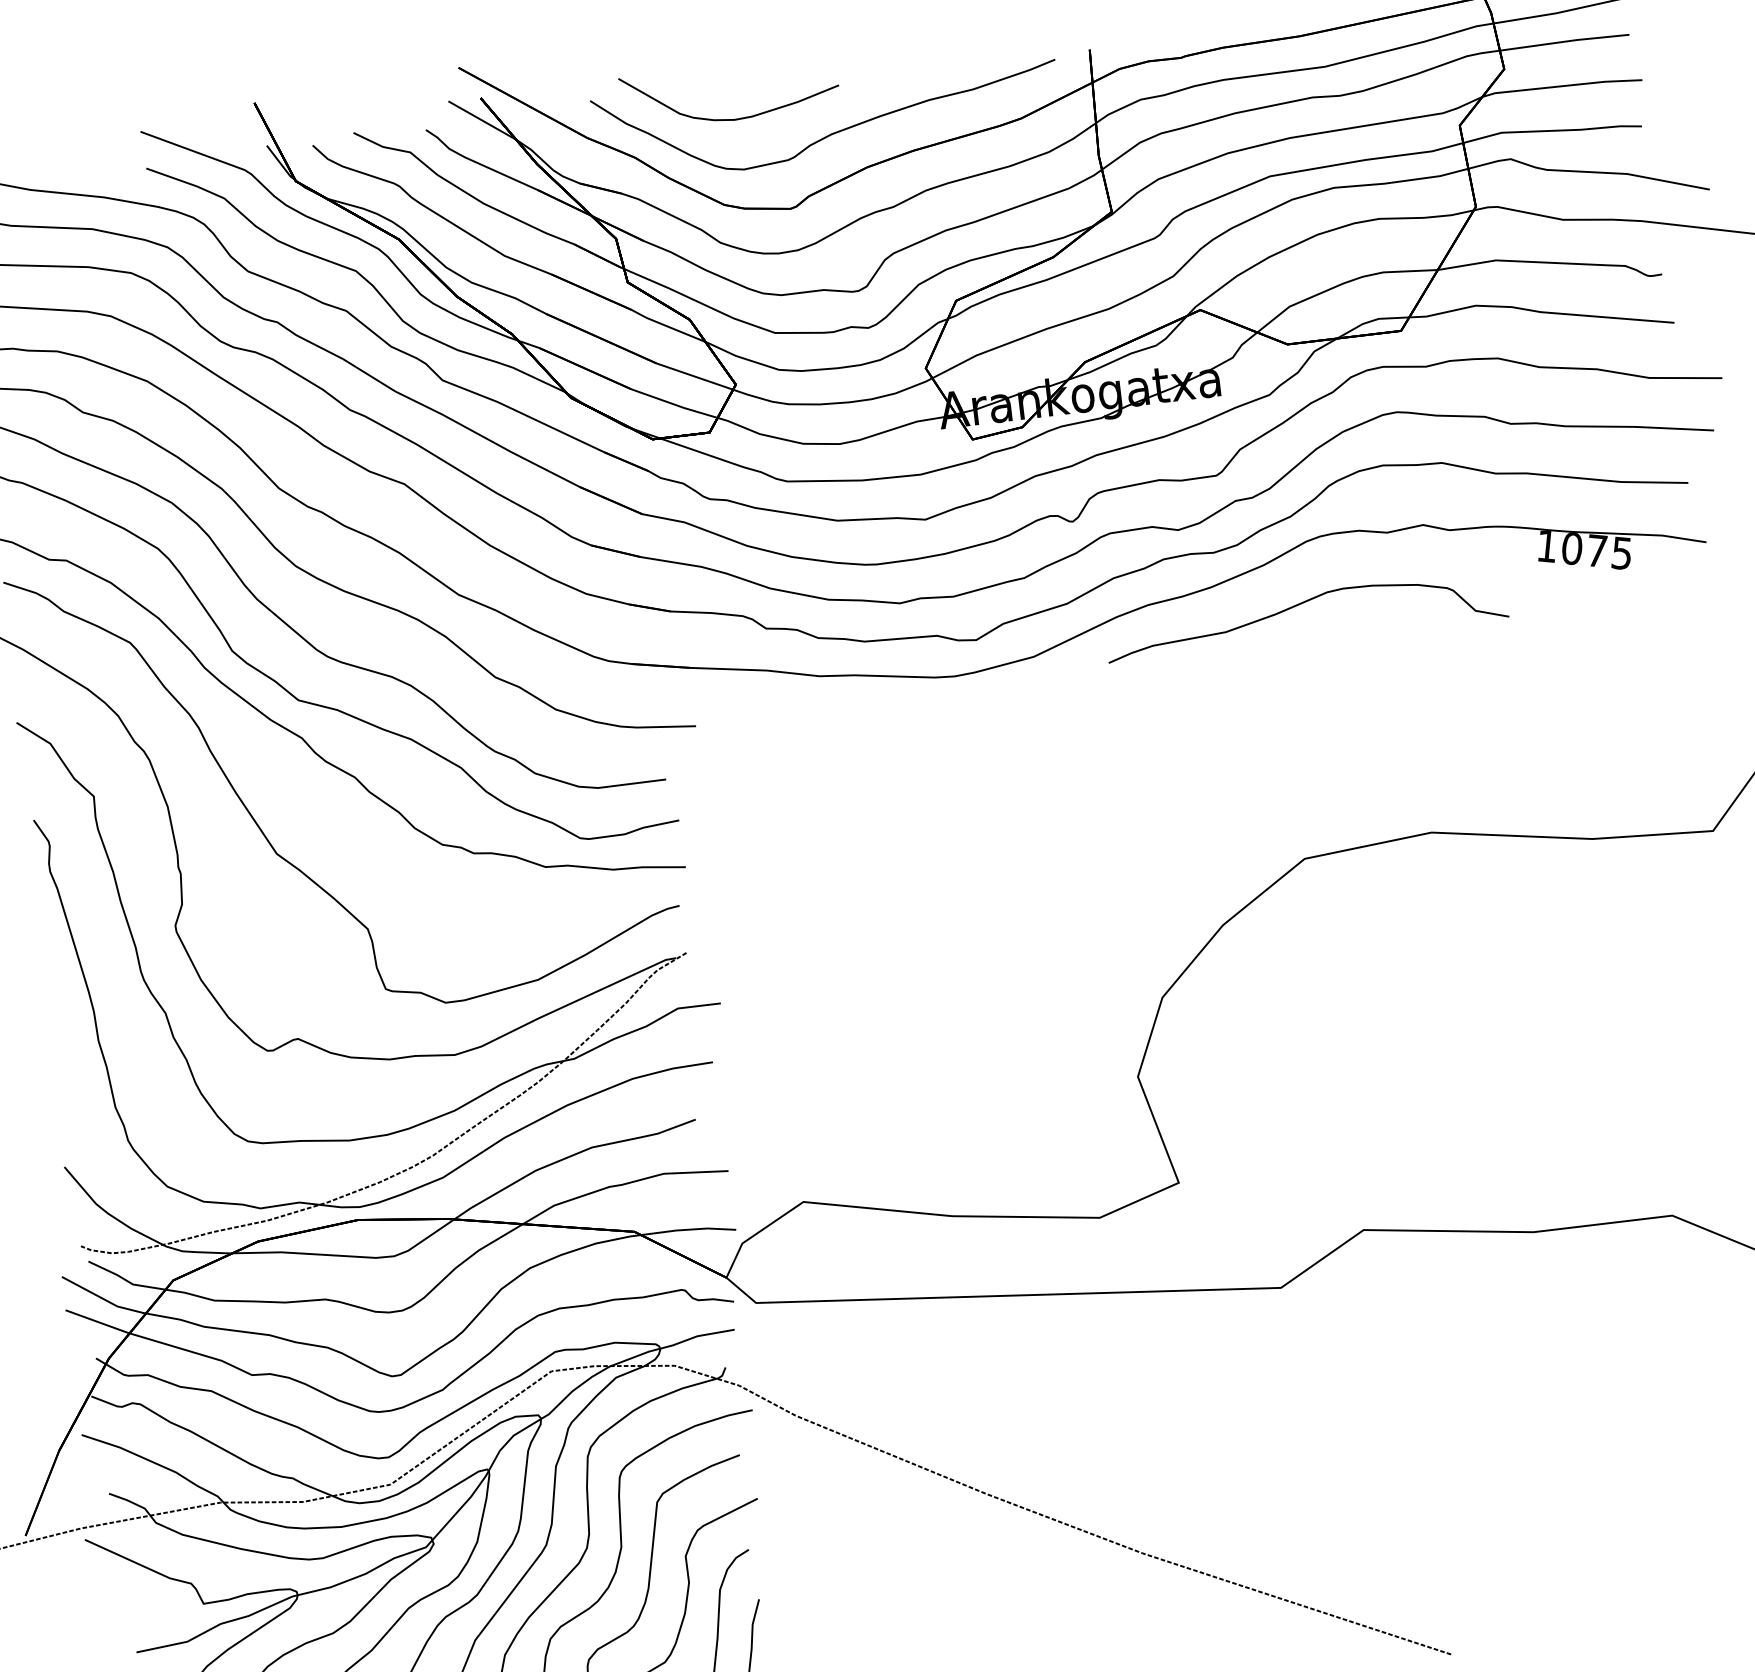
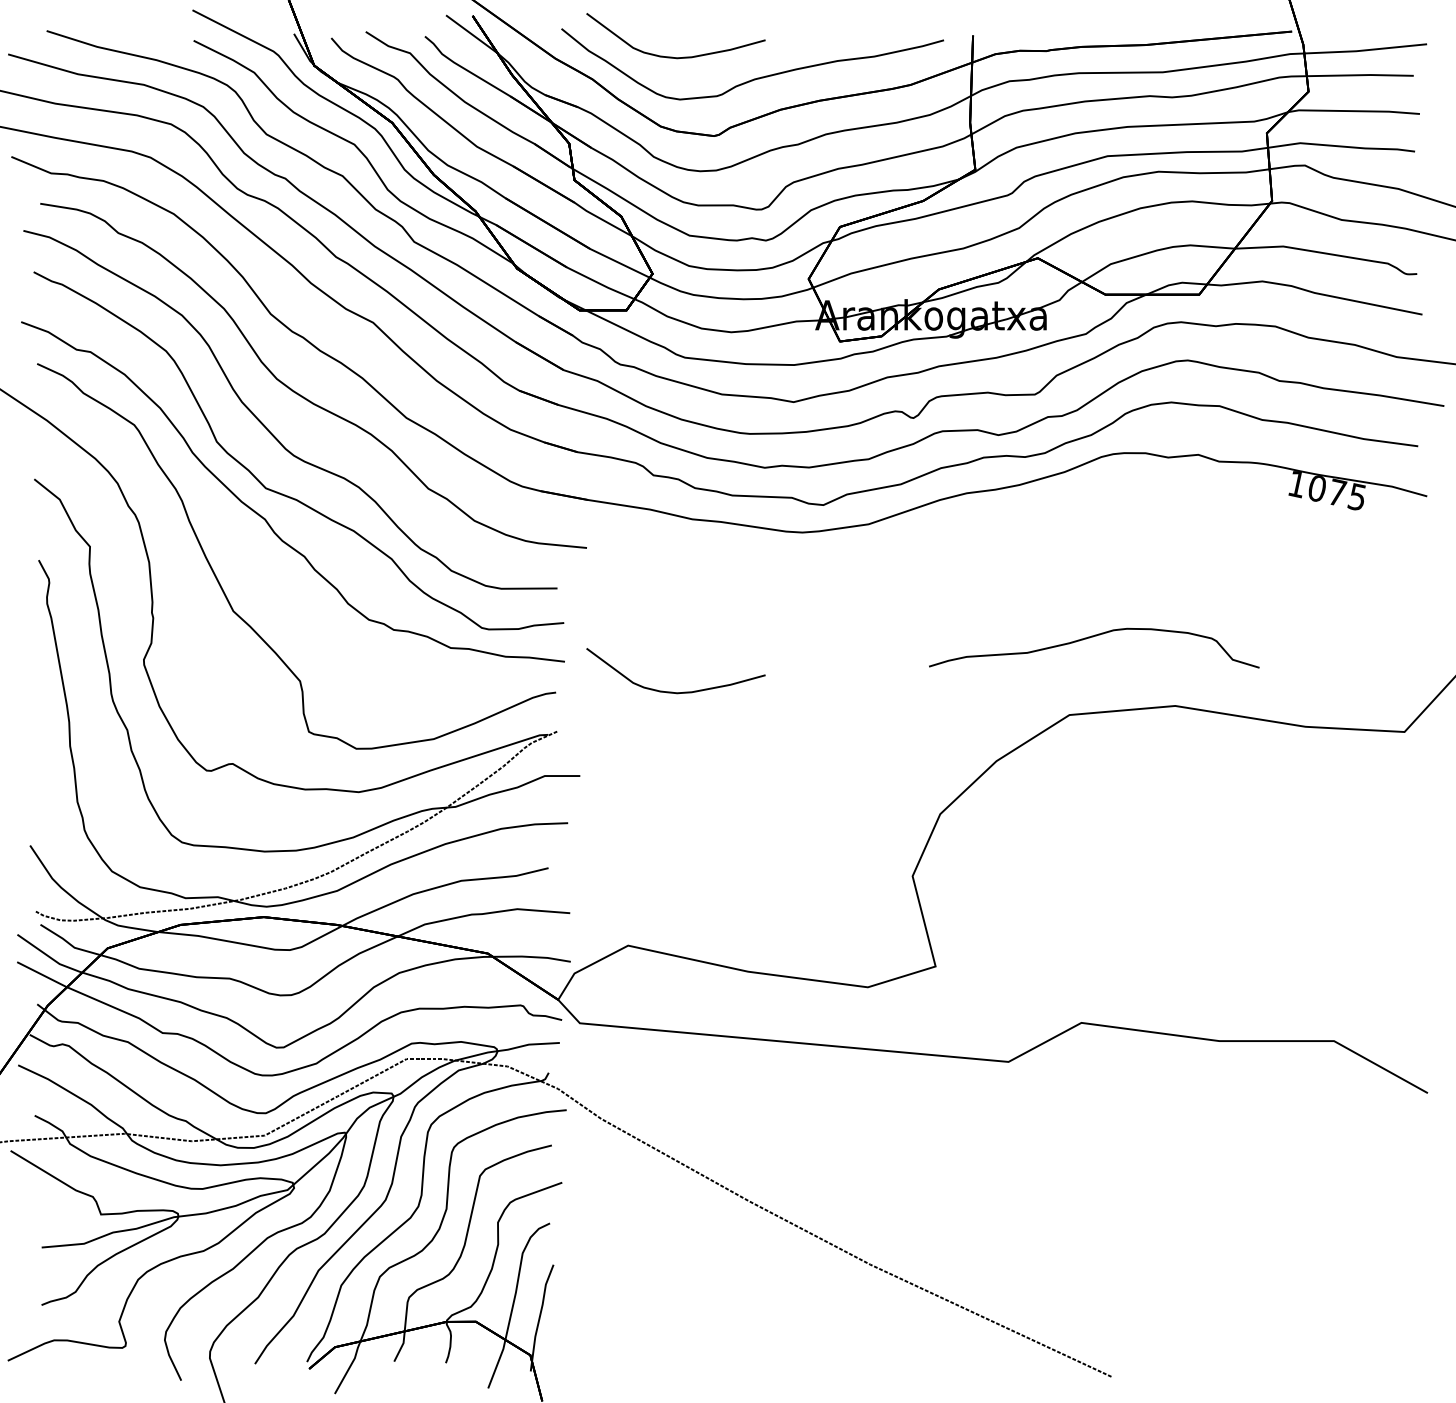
part: (1303, 603) -> (1093, 637), moved
part: (820, 887) -> (672, 691), added

